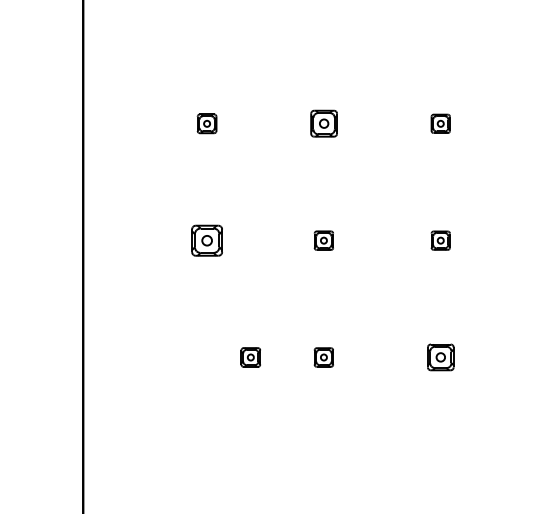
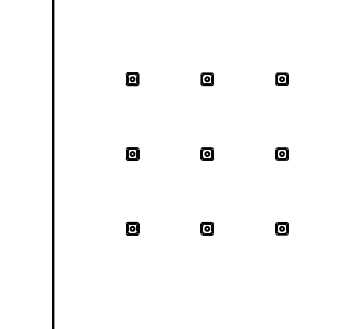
part: (322, 124) -> (206, 79), size x0.71
part: (207, 239) -> (132, 153), size x0.62
part: (250, 357) -> (132, 228), moved
part: (439, 357) -> (281, 228), size x0.71

